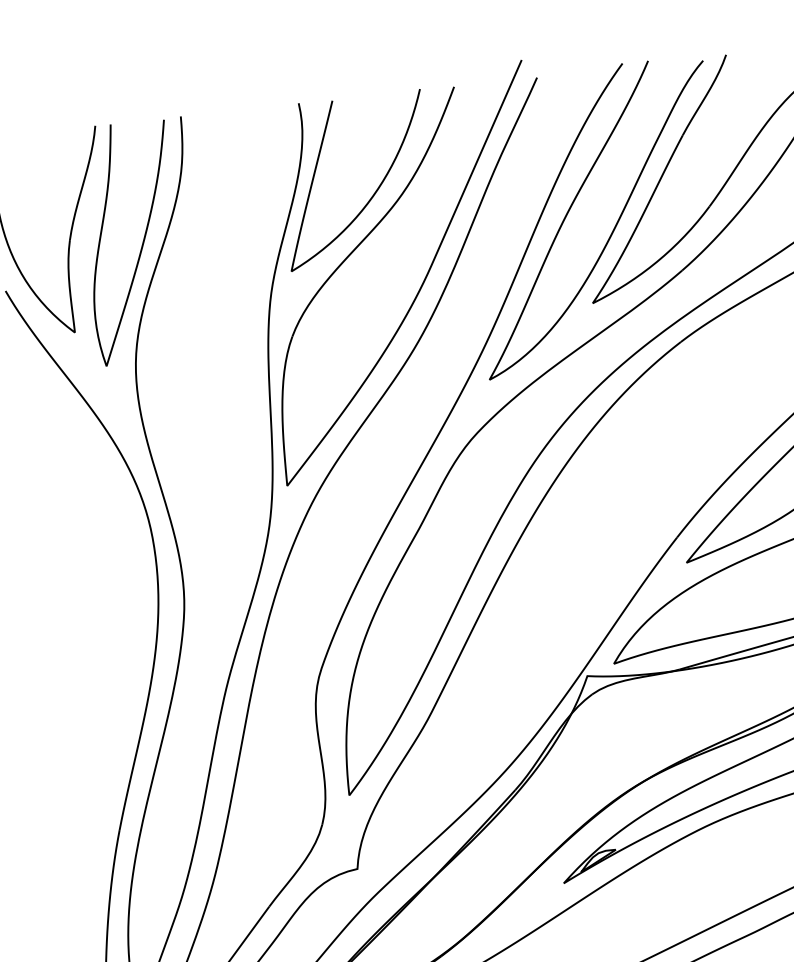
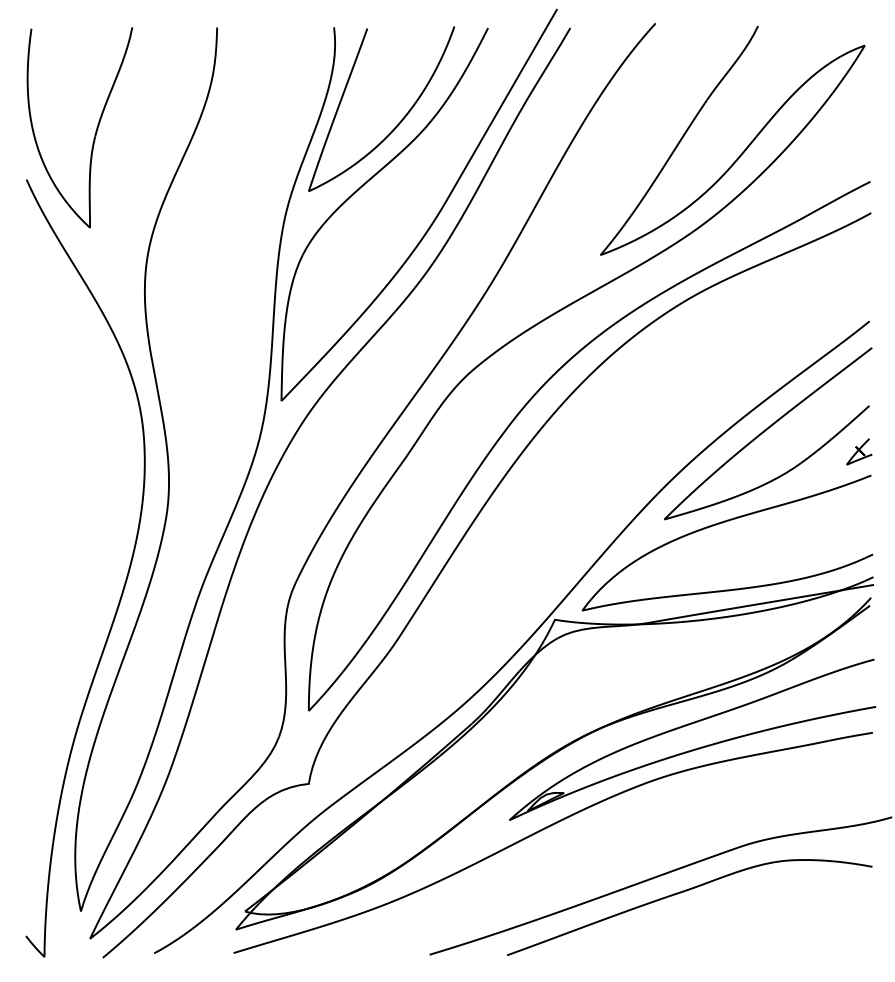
curve: (614, 225) -> (630, 181), removed
curve: (142, 243) -> (165, 147), removed

